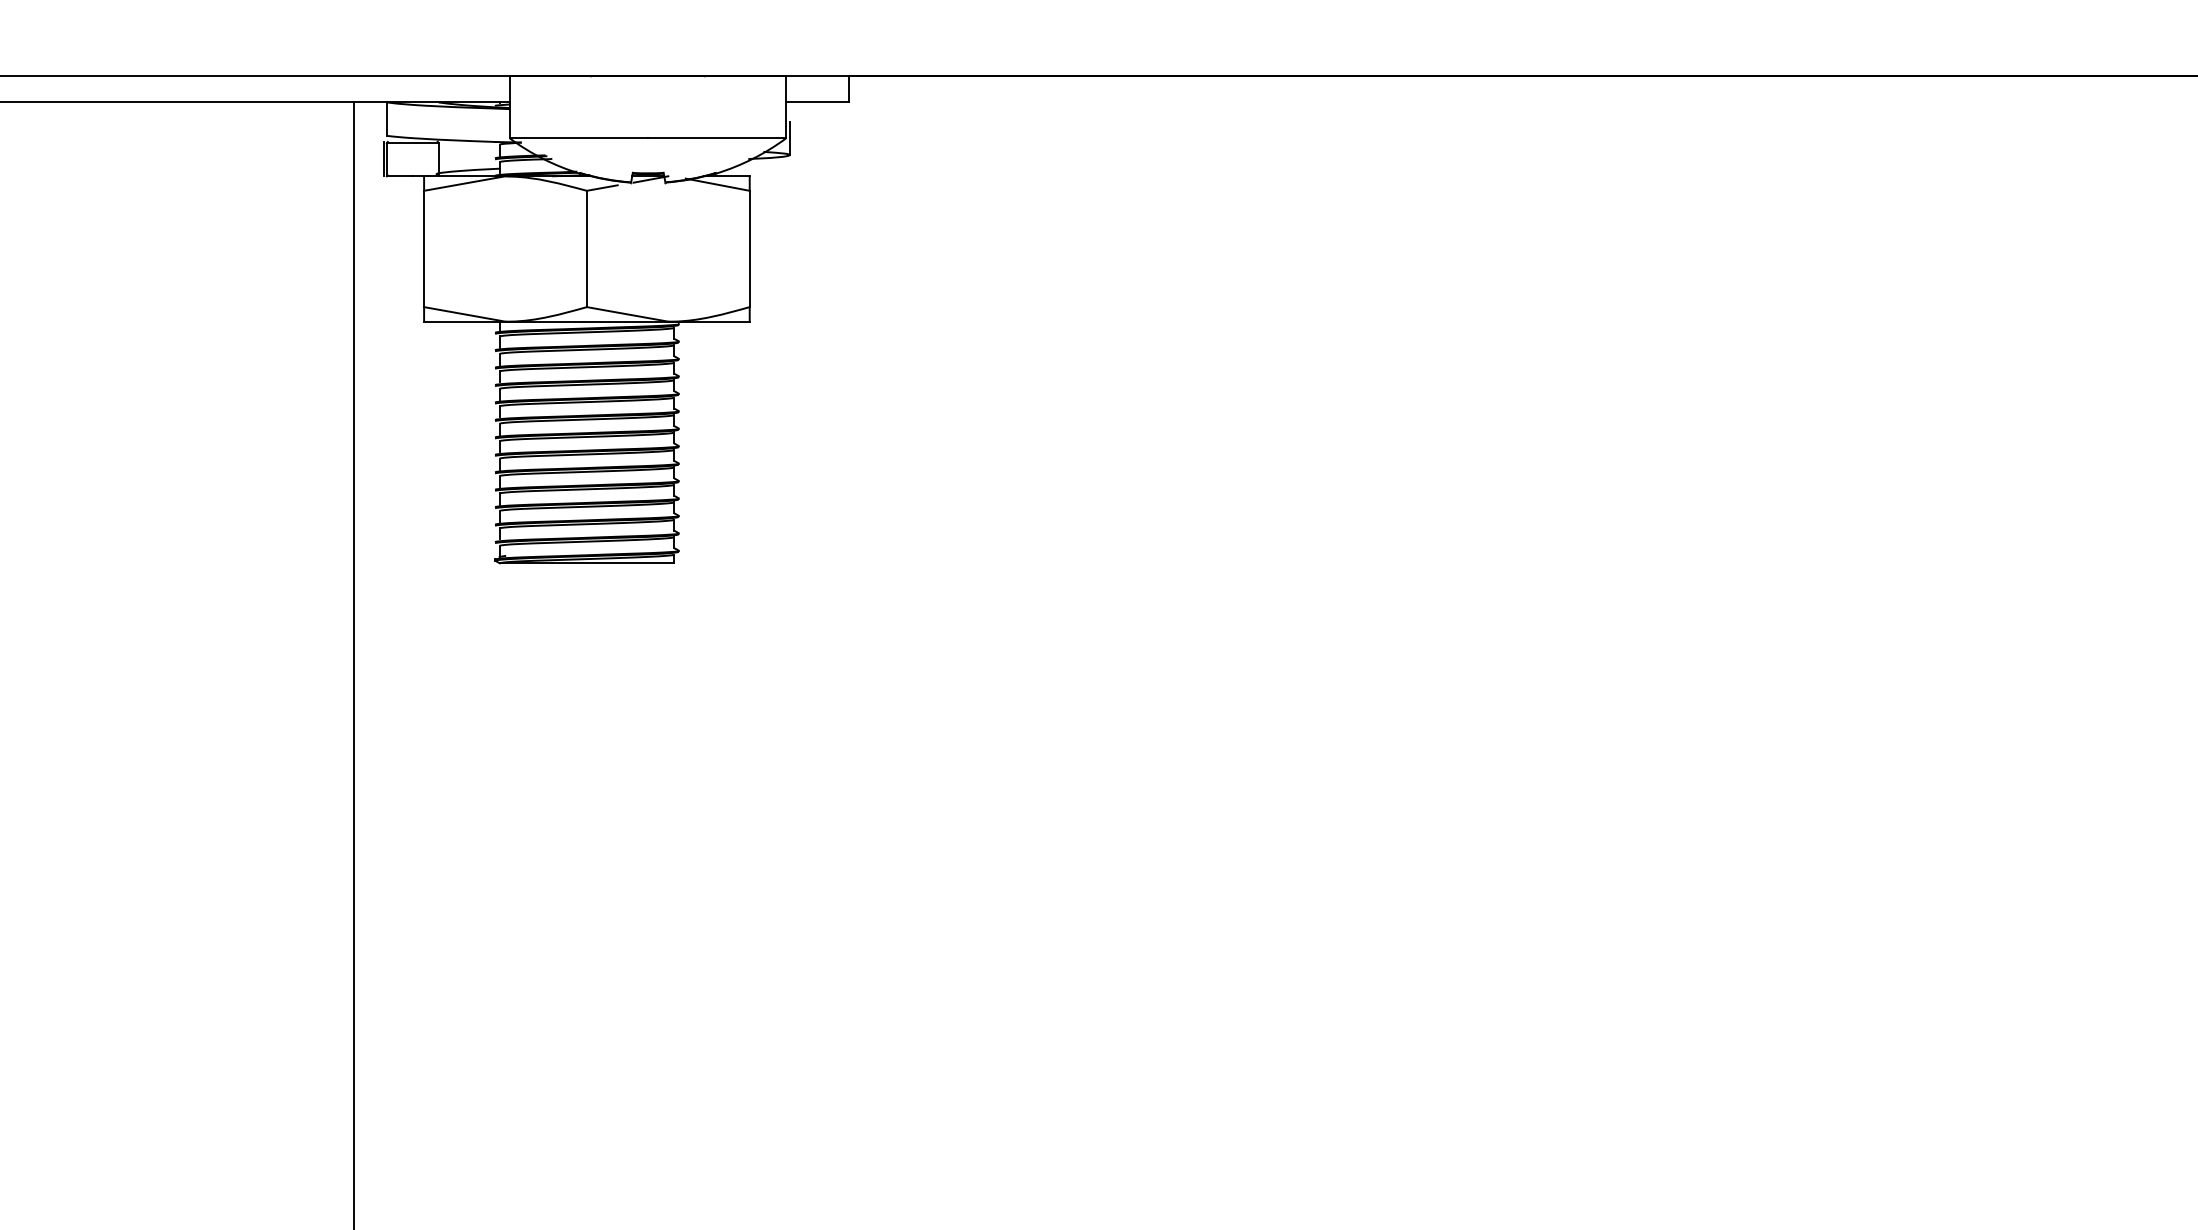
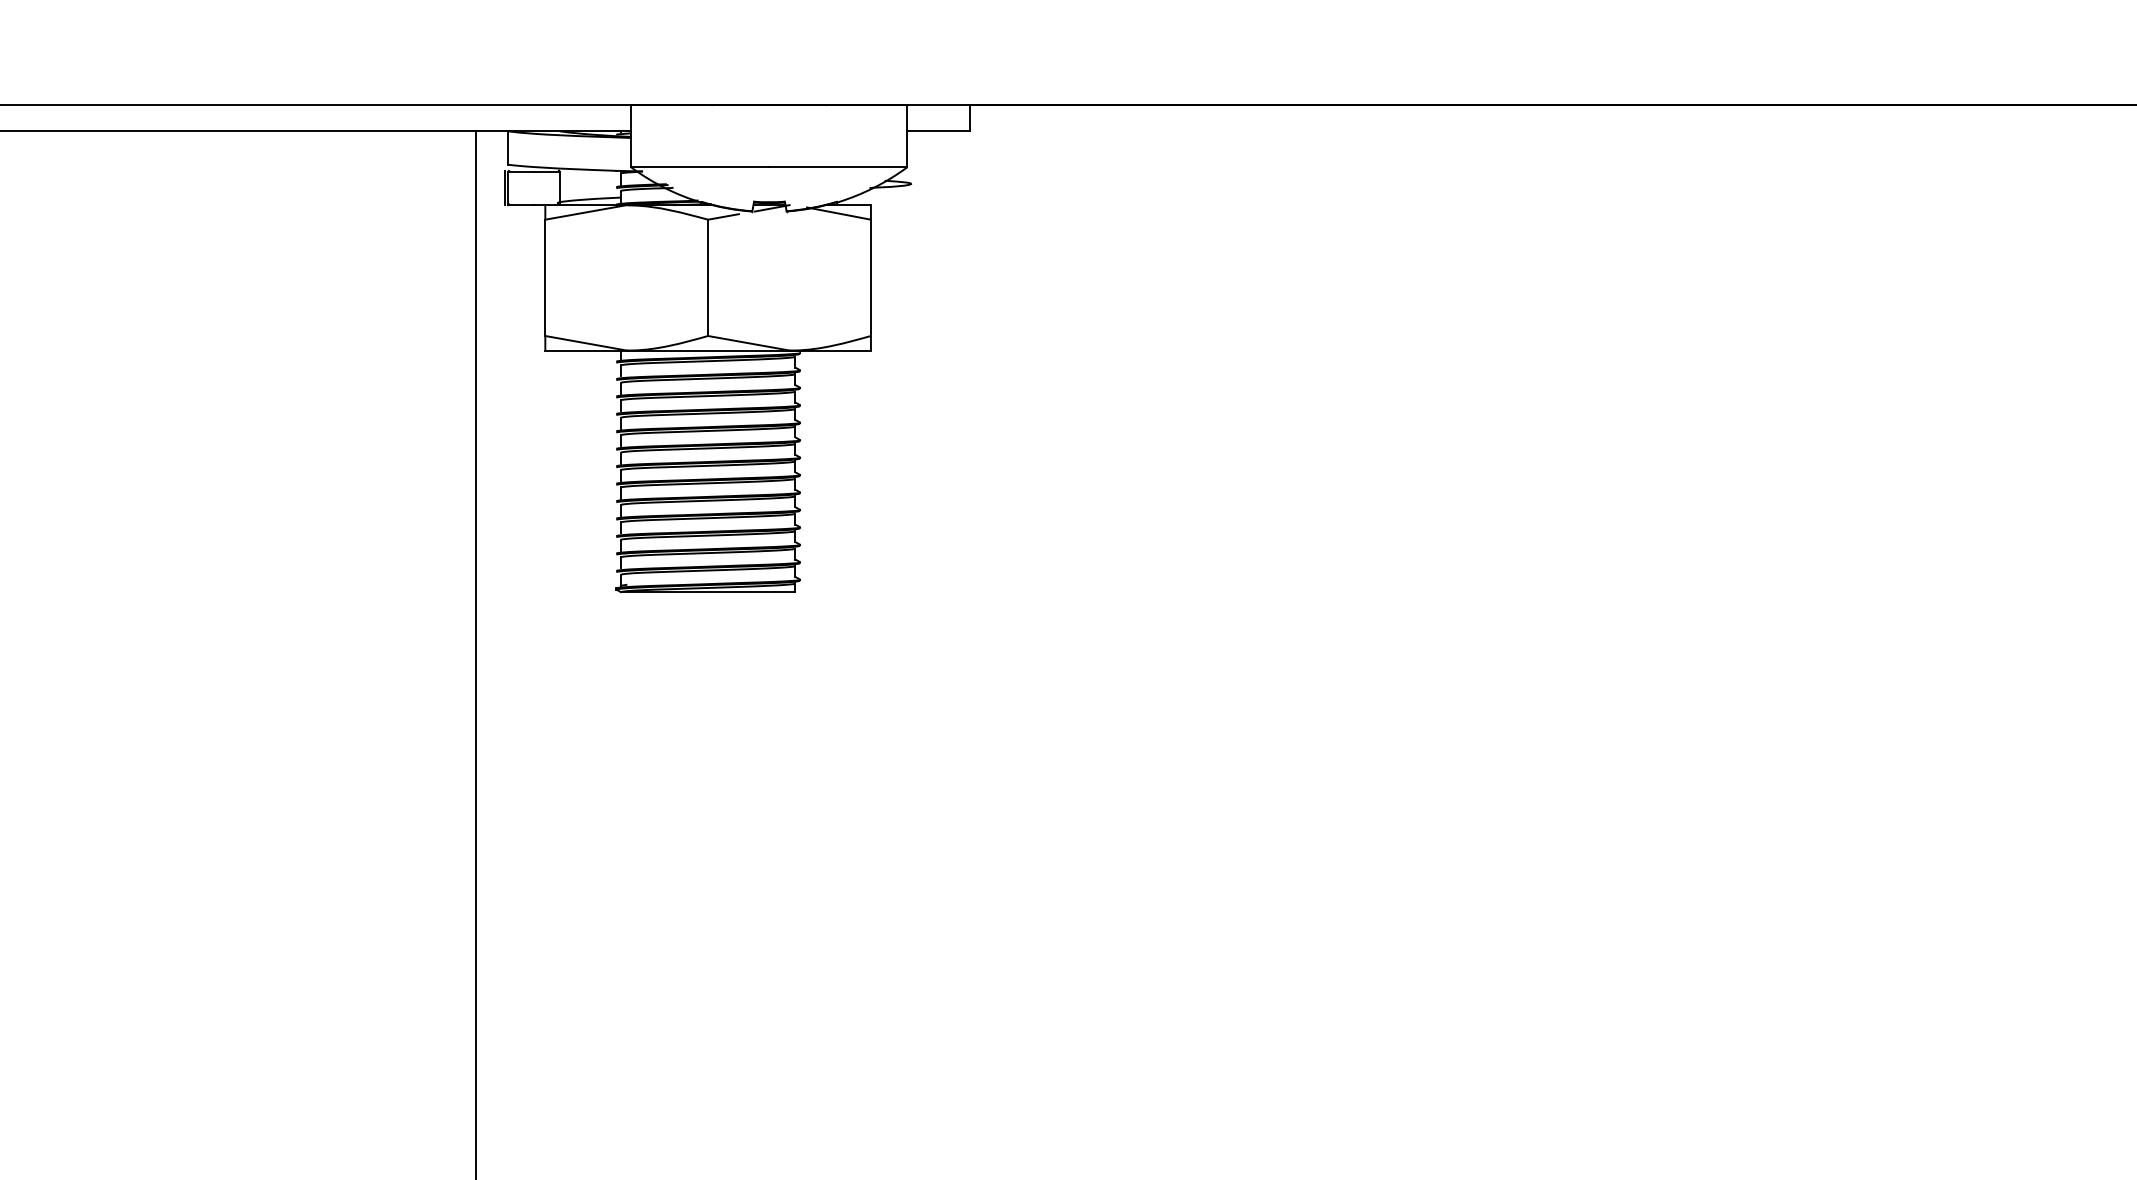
line: (789, 138) -> (910, 167), removed

